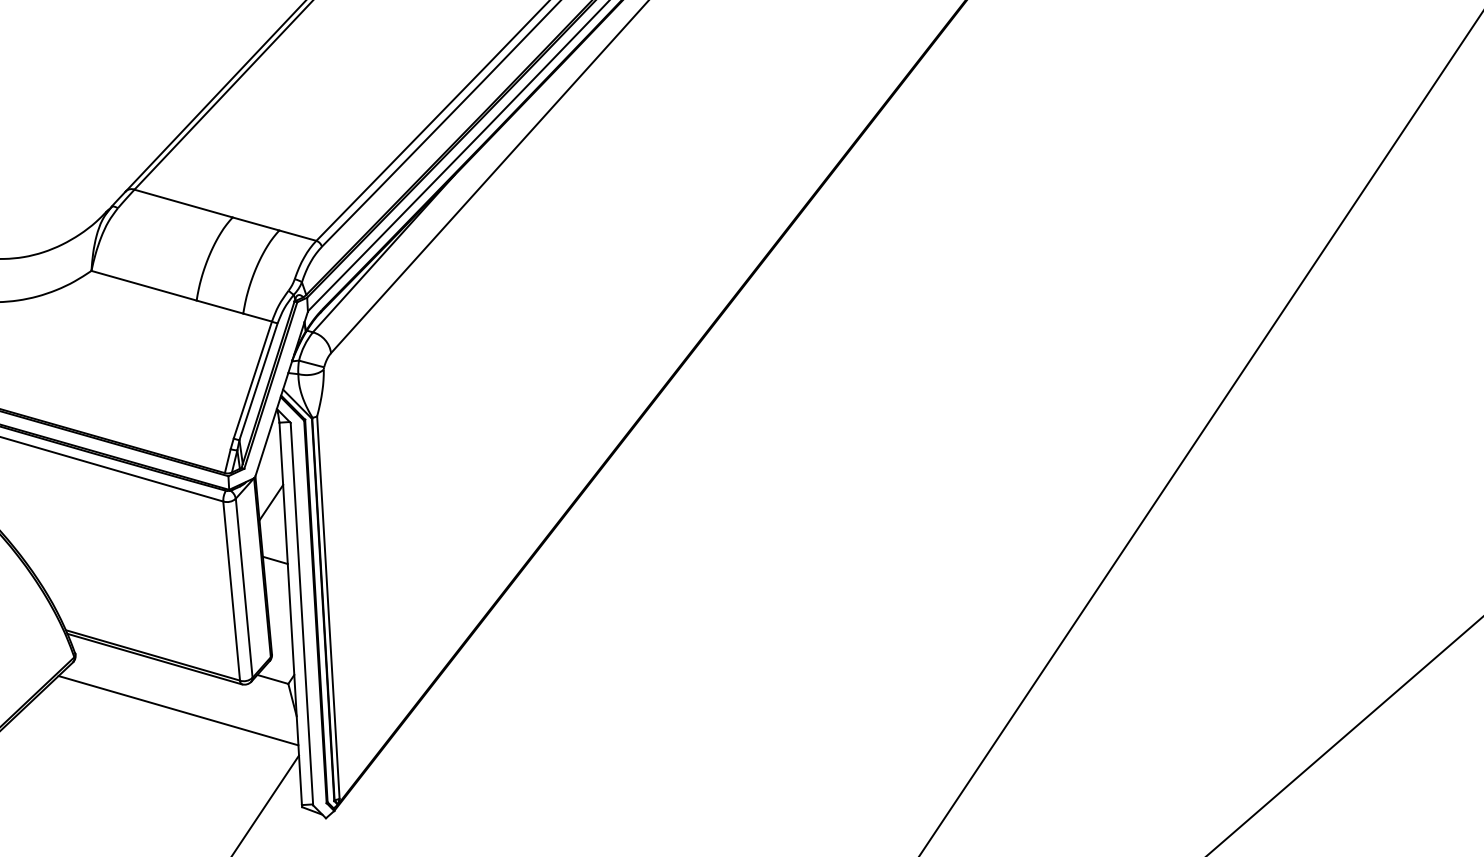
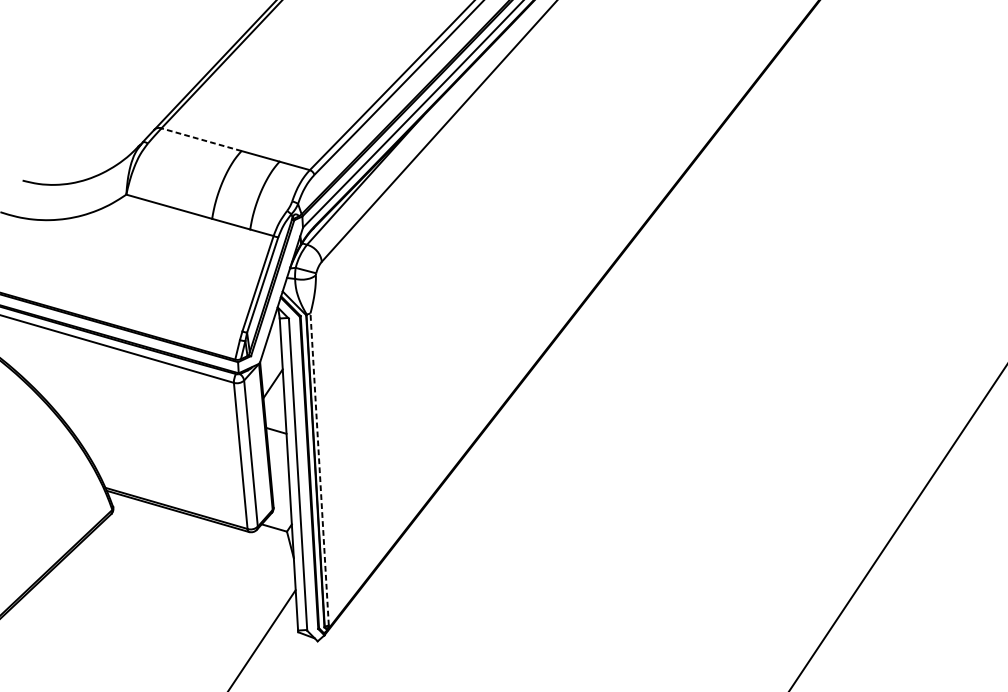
line: (183, 203) -> (201, 139), solid -> dashed
line: (328, 607) -> (319, 469), solid -> dashed
line: (178, 710) -> (197, 553), removed

